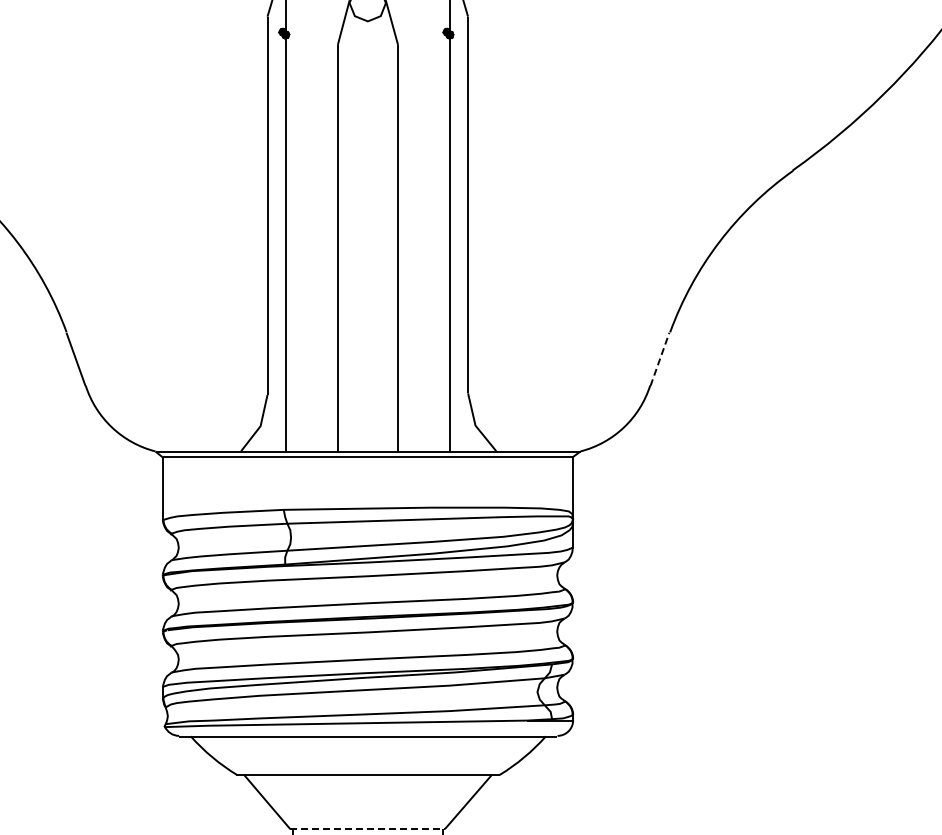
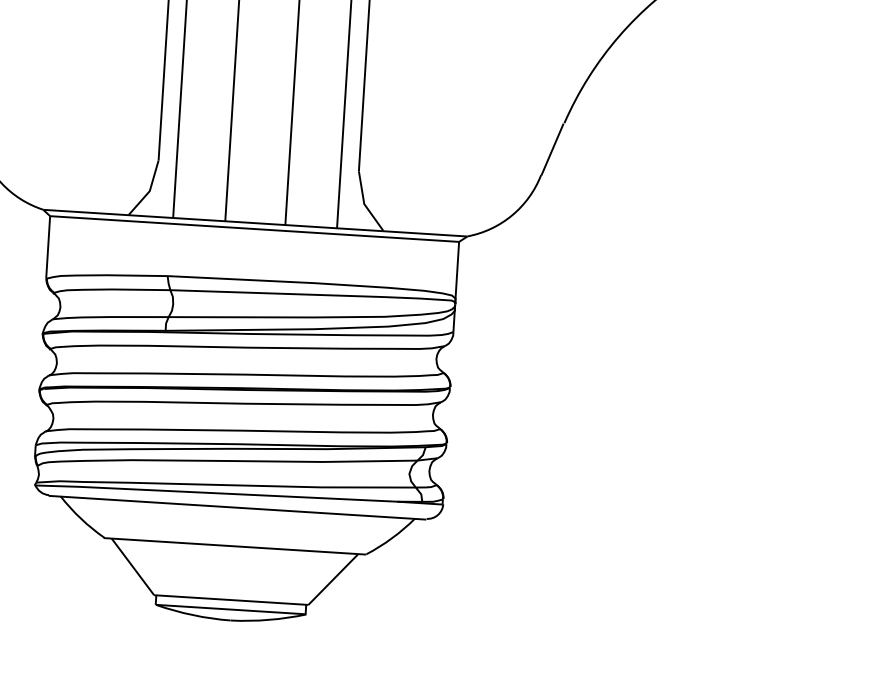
line: (660, 358) -> (553, 148), dashed -> solid
line: (368, 829) -> (232, 600), dashed -> solid

